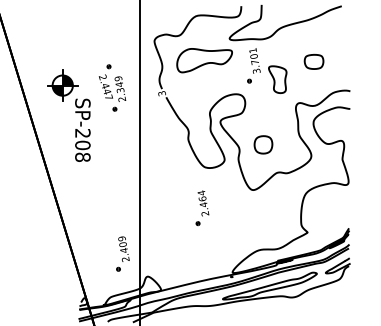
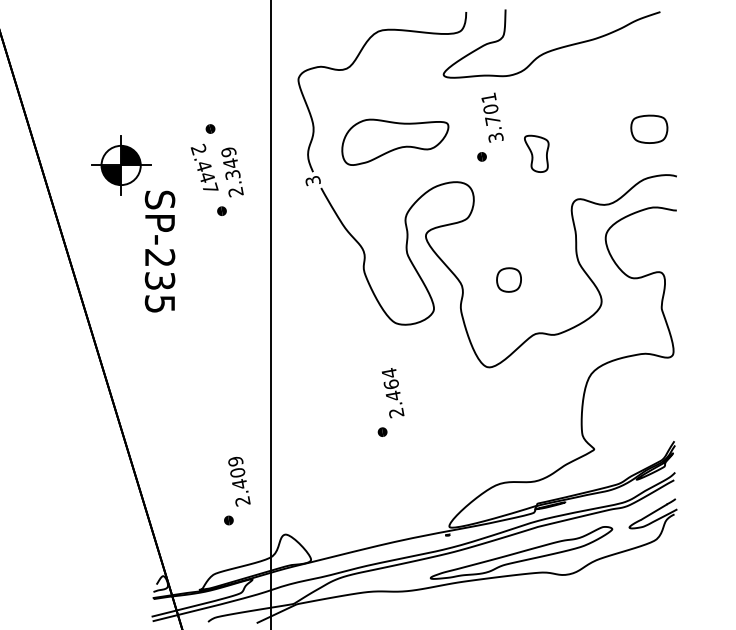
part: (204, 60) -> (395, 142), moved
part: (313, 61) -> (648, 128), moved
part: (277, 79) -> (536, 153), size x0.7
part: (263, 144) -> (509, 279), size x0.7
text: (82, 150) -> (159, 290), SP-208 -> SP-235

